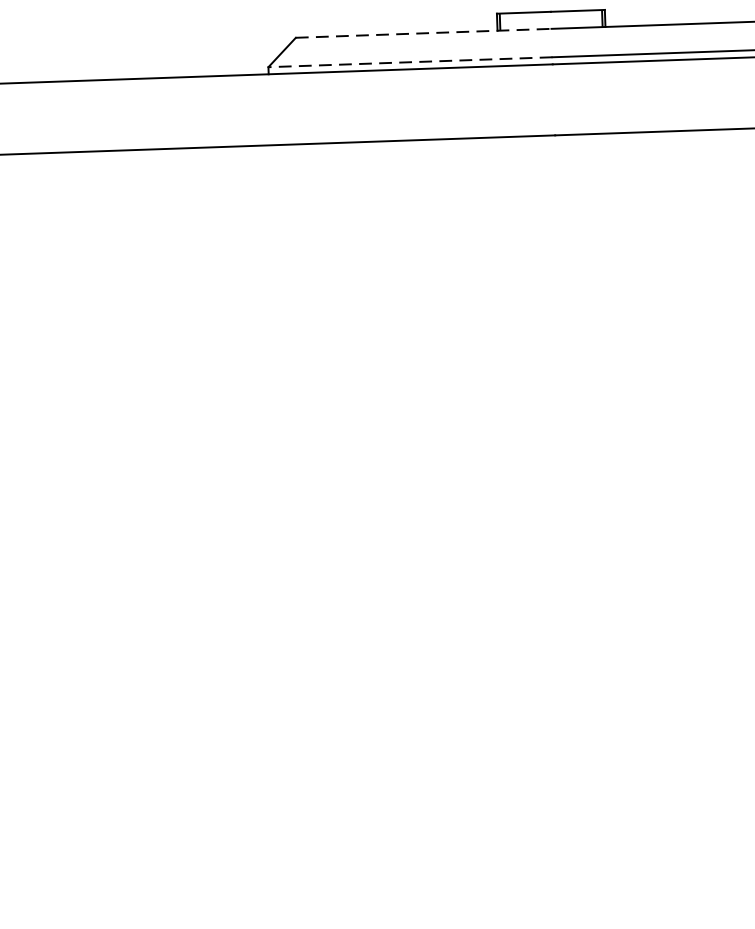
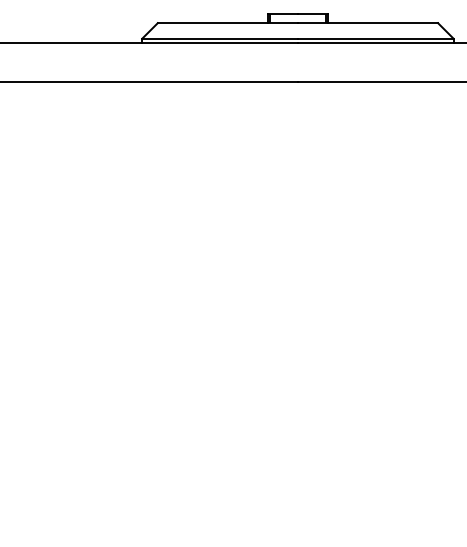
line: (424, 33) -> (228, 23), dashed -> solid
line: (411, 61) -> (220, 38), dashed -> solid

